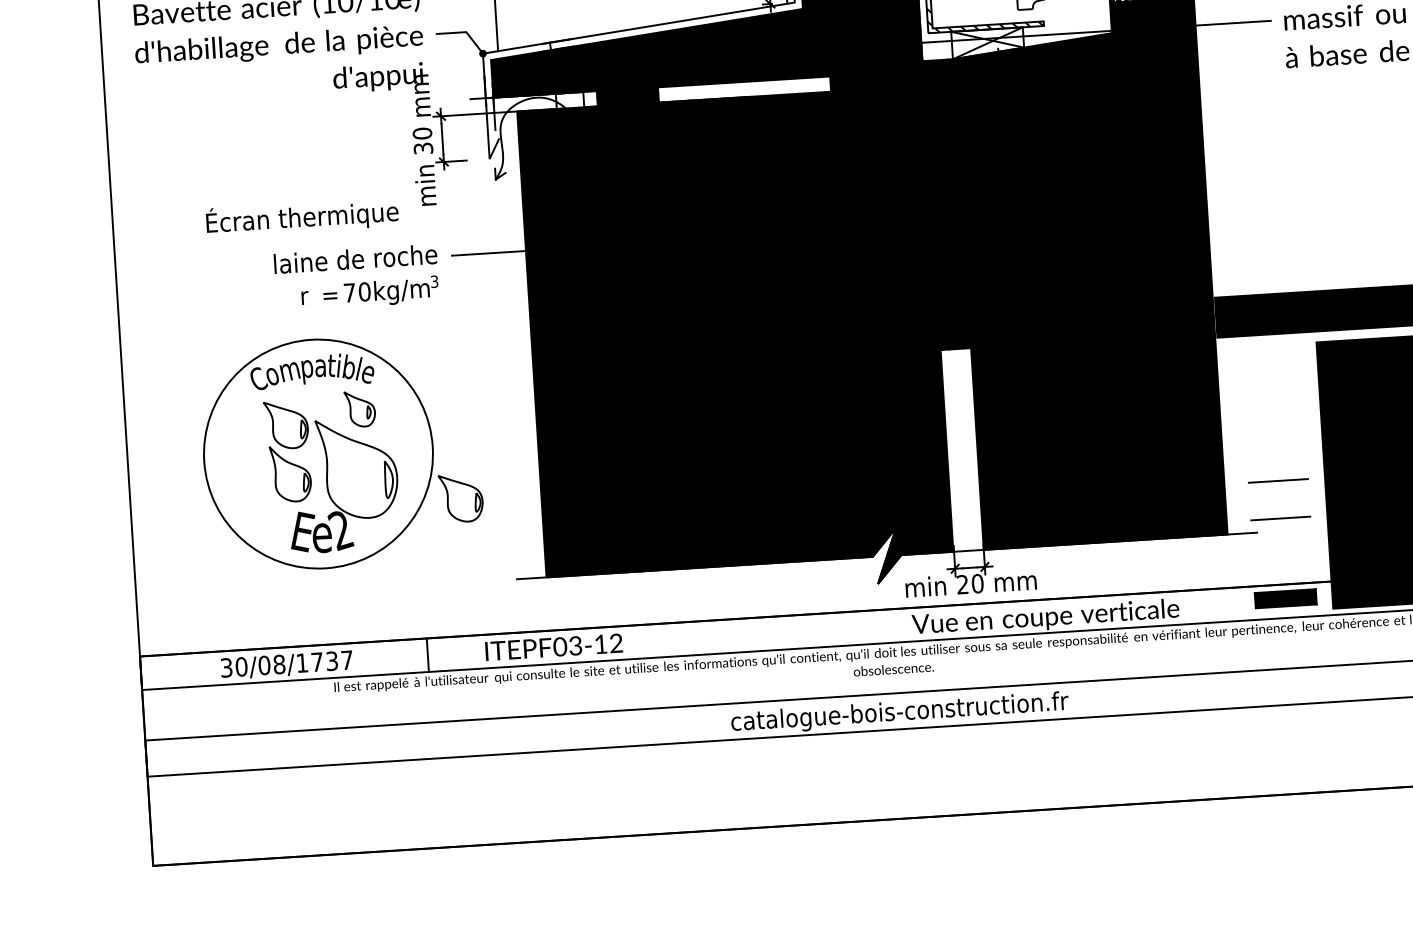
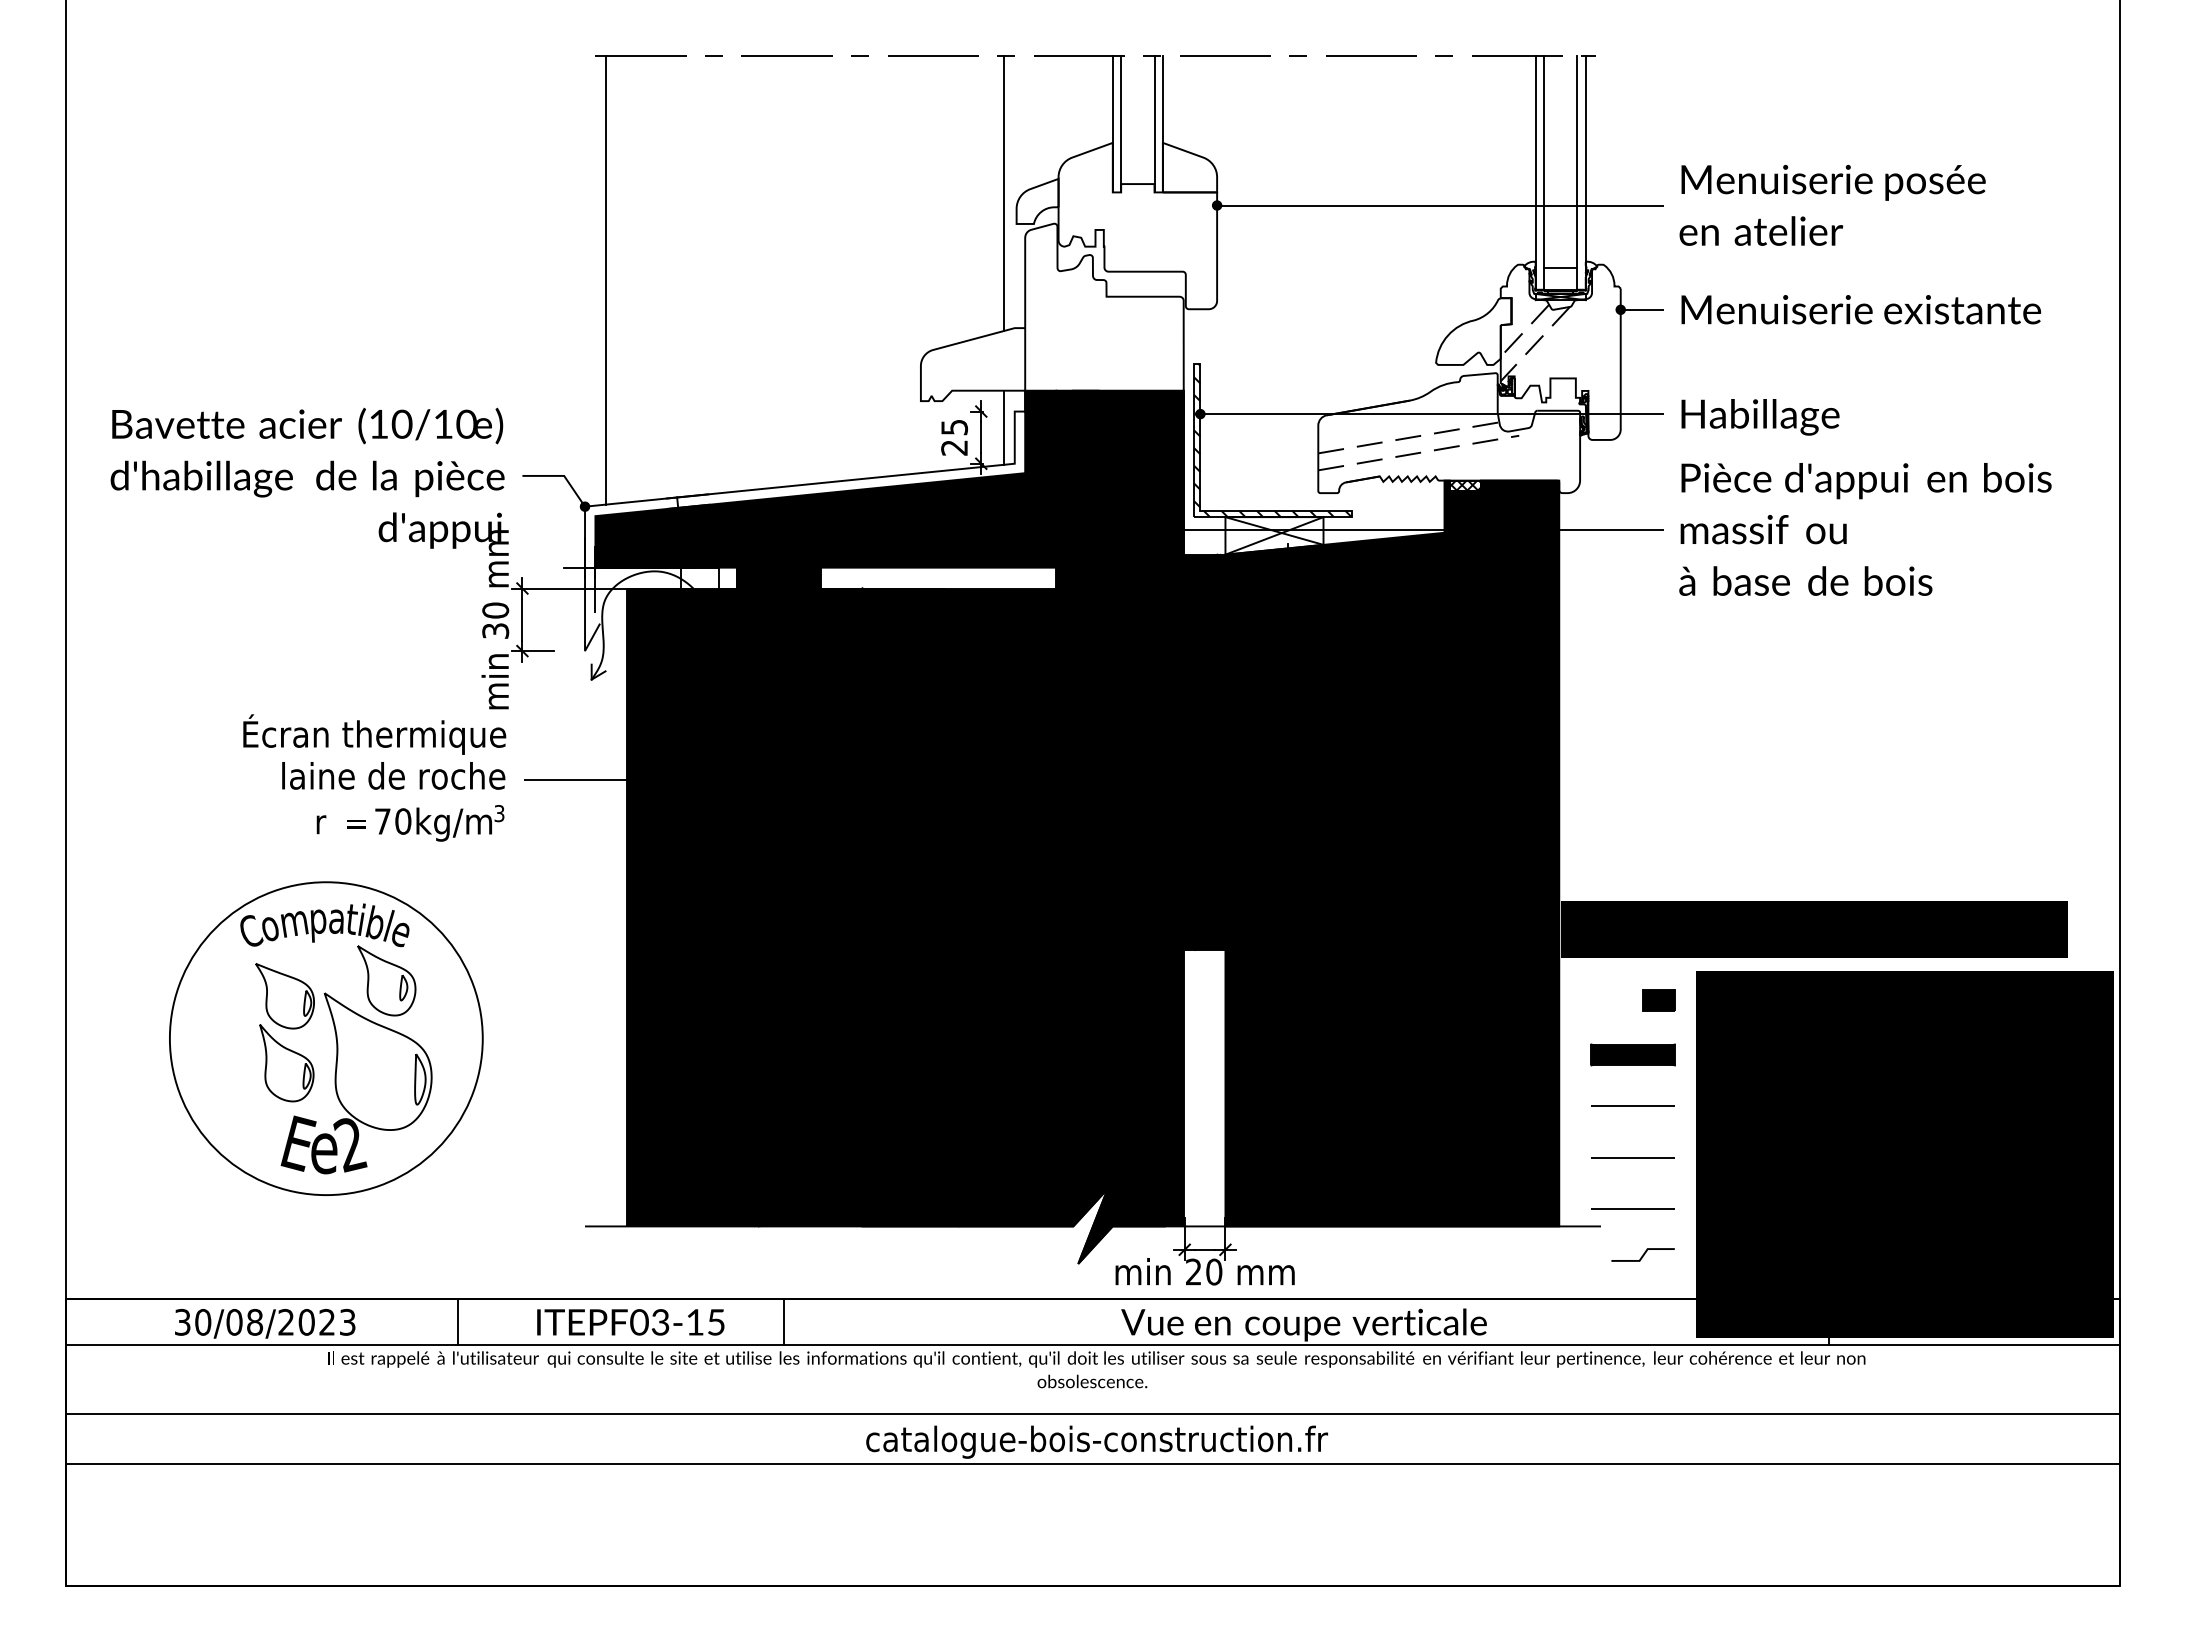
text: (302, 217) -> (374, 734), moved
part: (1289, 364) -> (1658, 1000), added
part: (359, 408) -> (386, 980), size x1.43
line: (1275, 442) -> (1632, 1105), added
part: (460, 498) -> (516, 1111), removed
line: (1289, 551) -> (1642, 1254), added
part: (1285, 598) -> (1632, 1054), moved
line: (665, 640) -> (783, 1322), added
text: (615, 643) -> (715, 1322), \c16711848;ITEPF03-12 -> \c16711848;ITEPF03-15
text: (324, 661) -> (316, 1321), 30/08/1737 -> 30/08/2023

